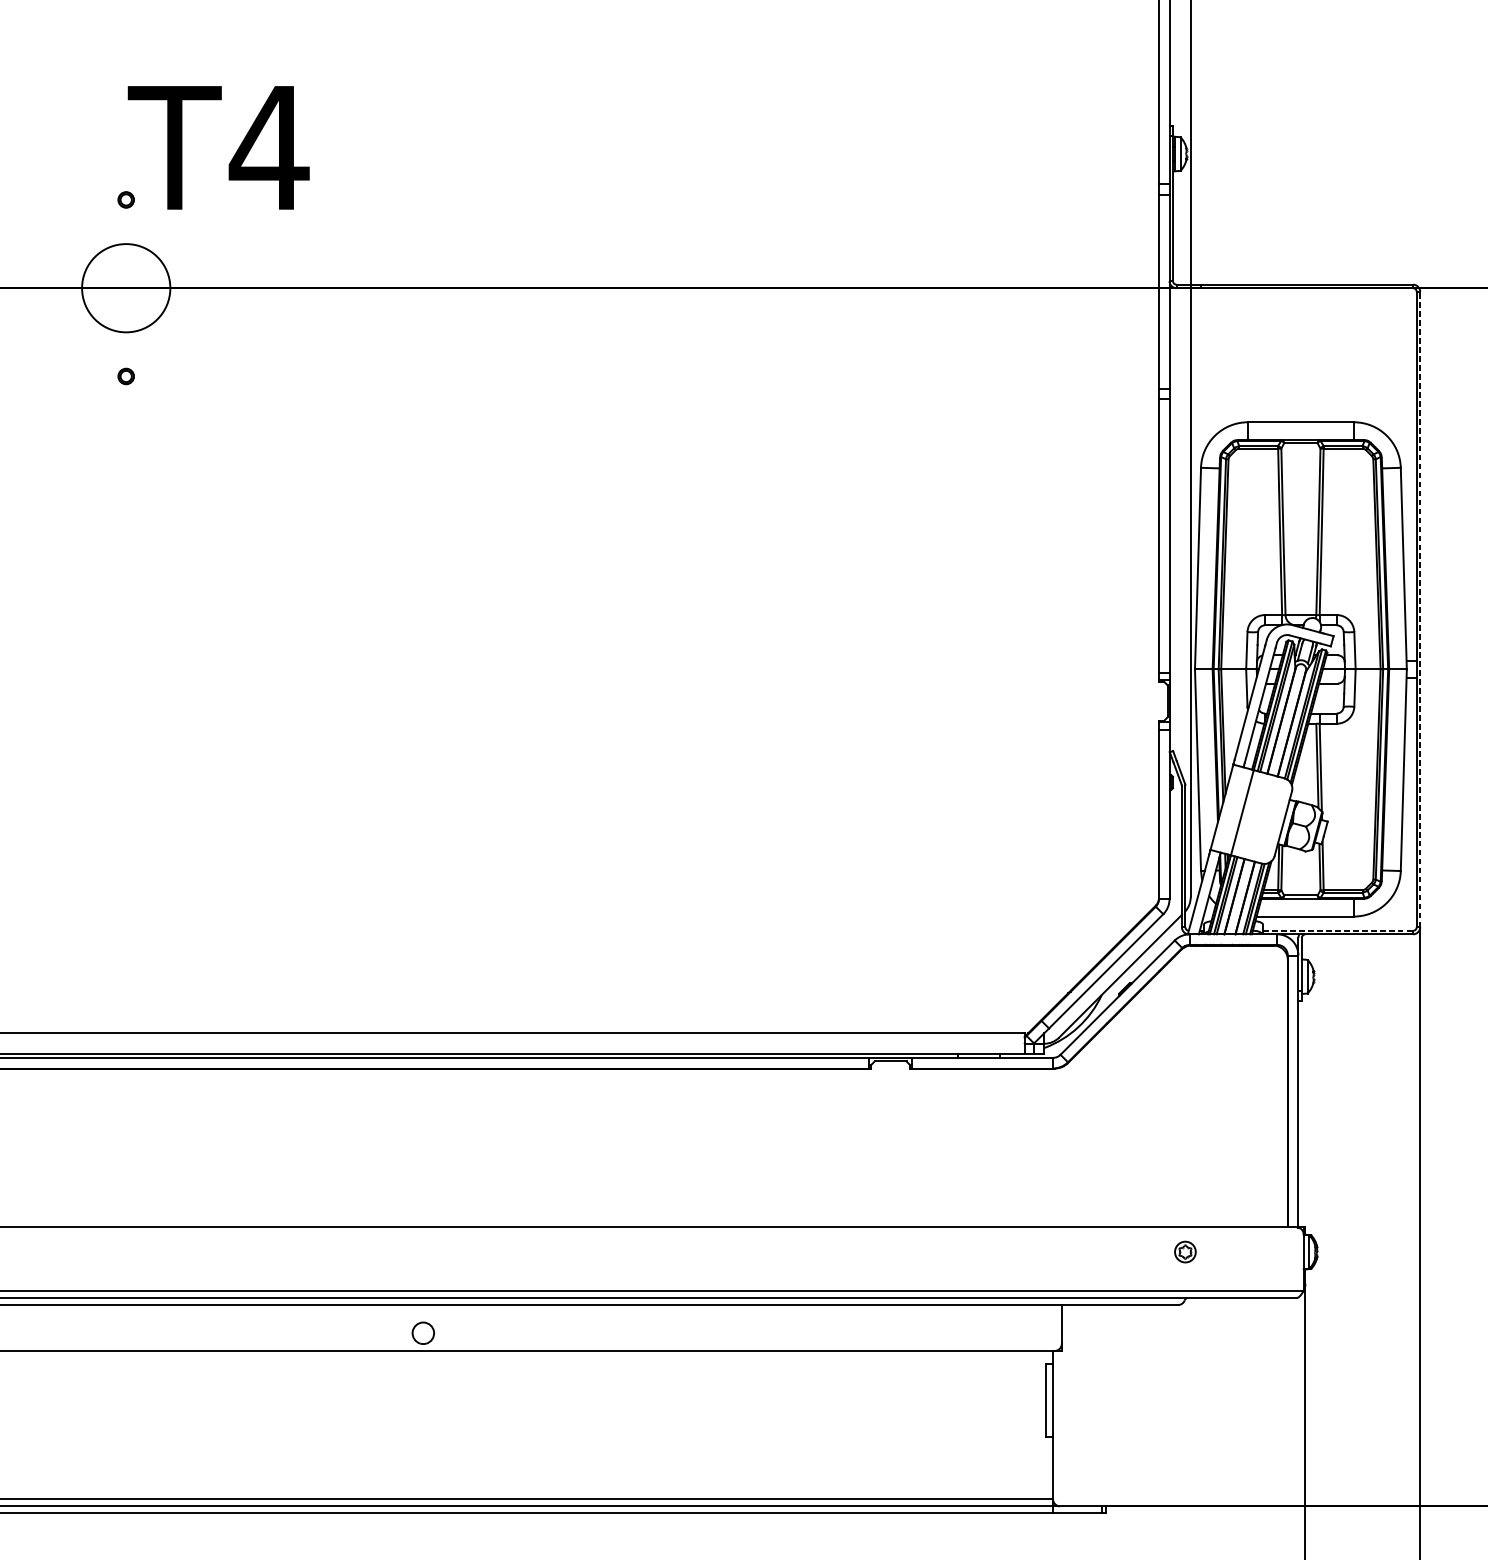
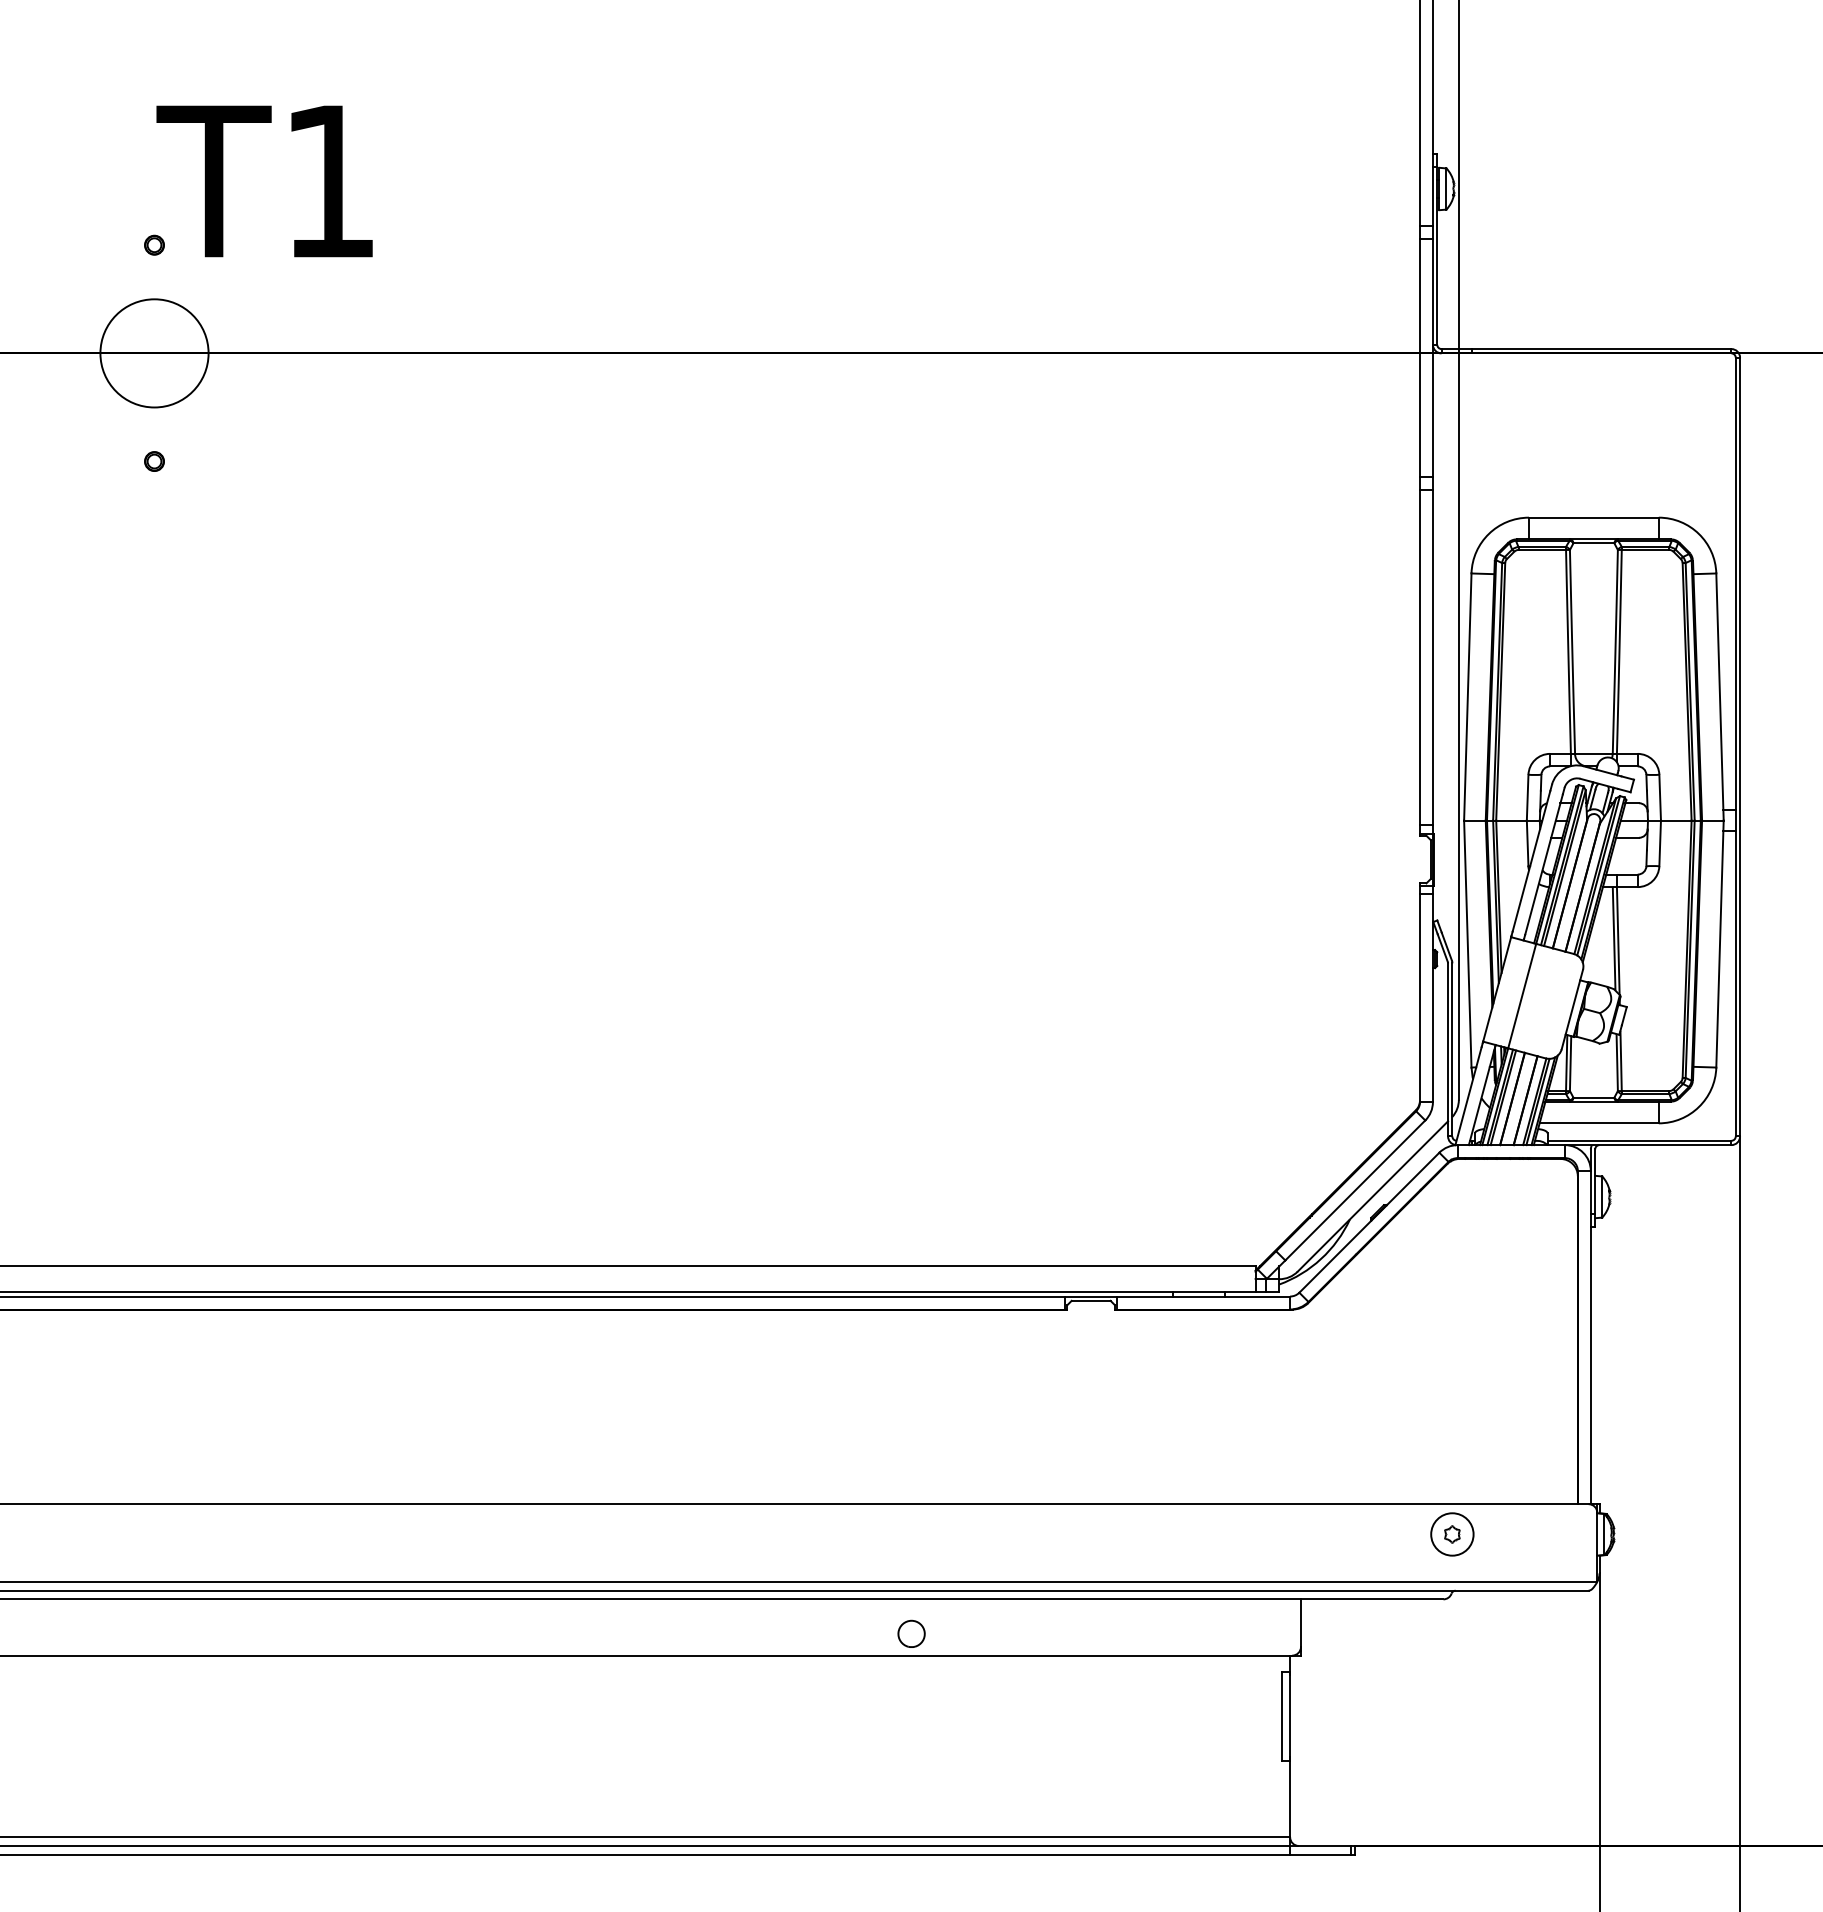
text: (269, 147) -> (329, 181), T4 -> T1
line: (1420, 609) -> (1740, 746), dashed -> solid
line: (1338, 930) -> (1639, 1140), dashed -> solid
circle: (1185, 1252) -> (1452, 1534), size x1.67
part: (423, 1332) -> (911, 1633), moved

